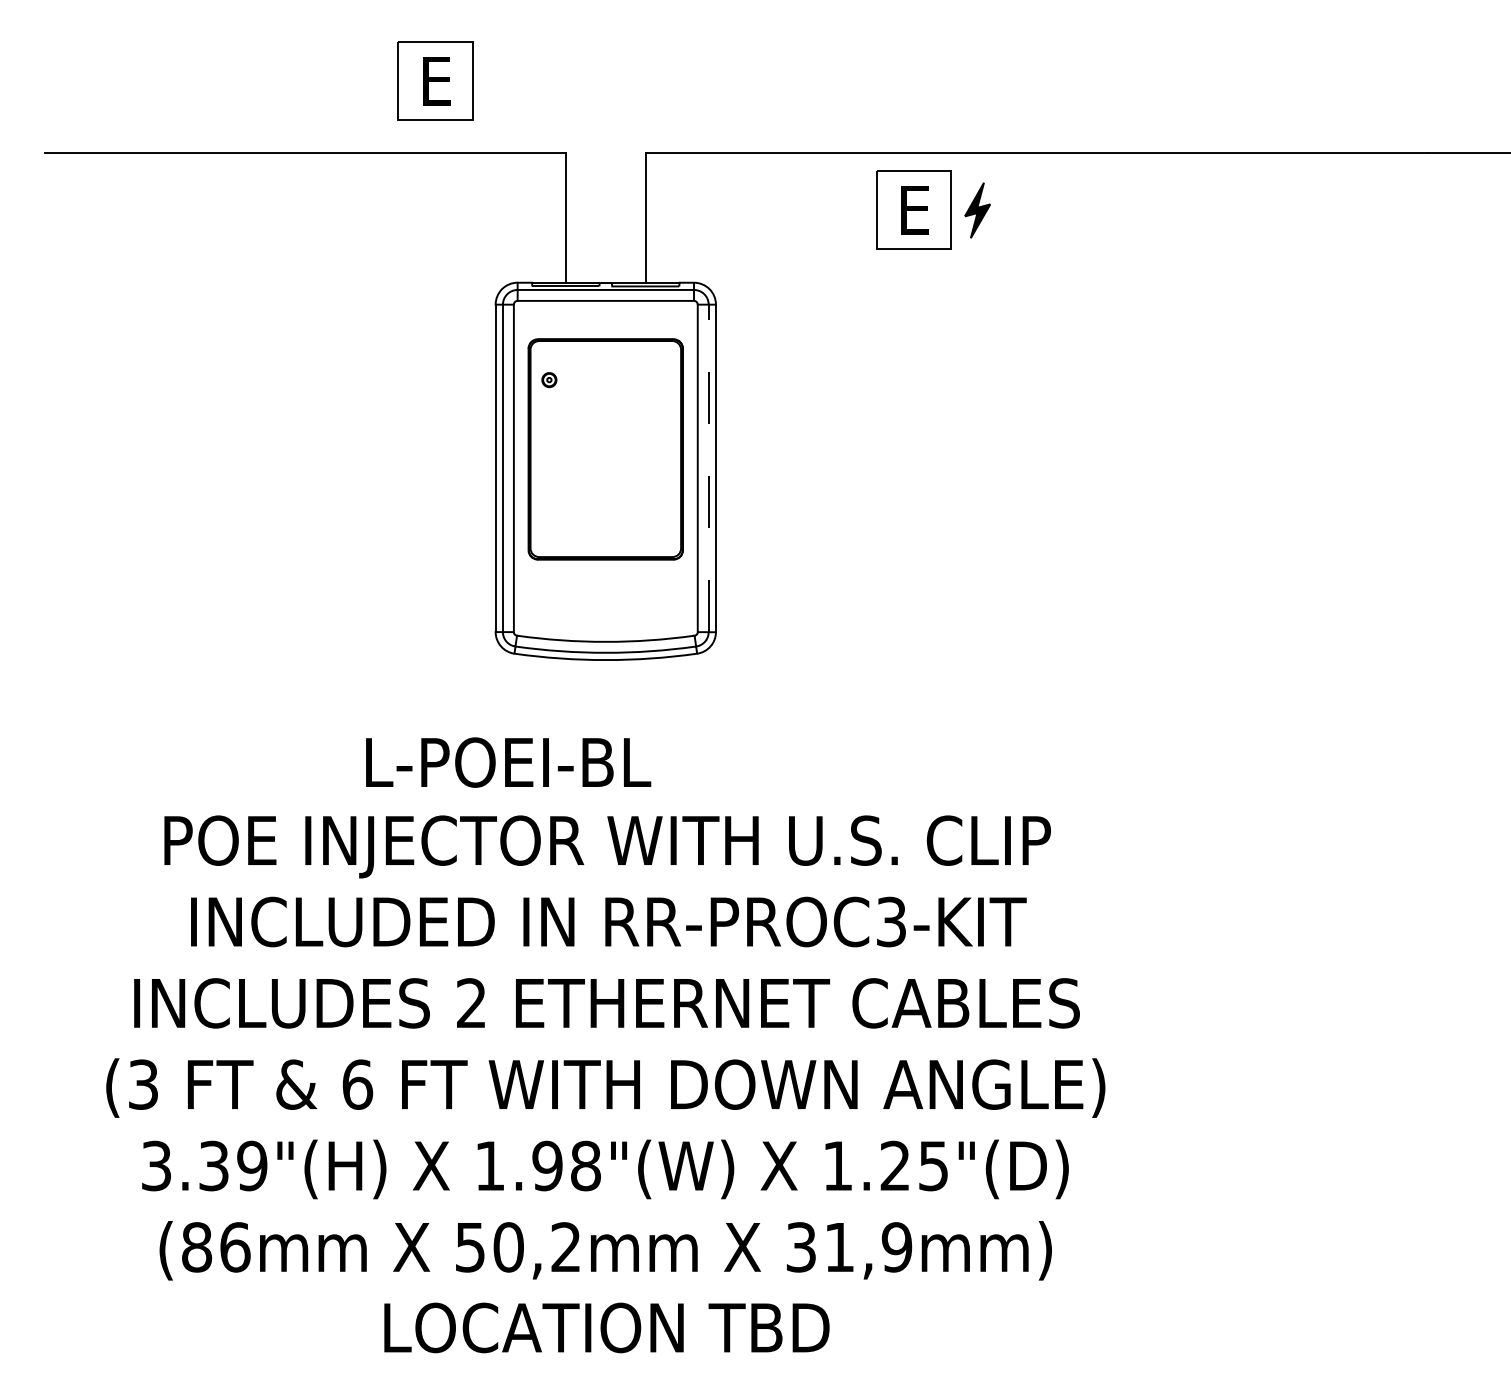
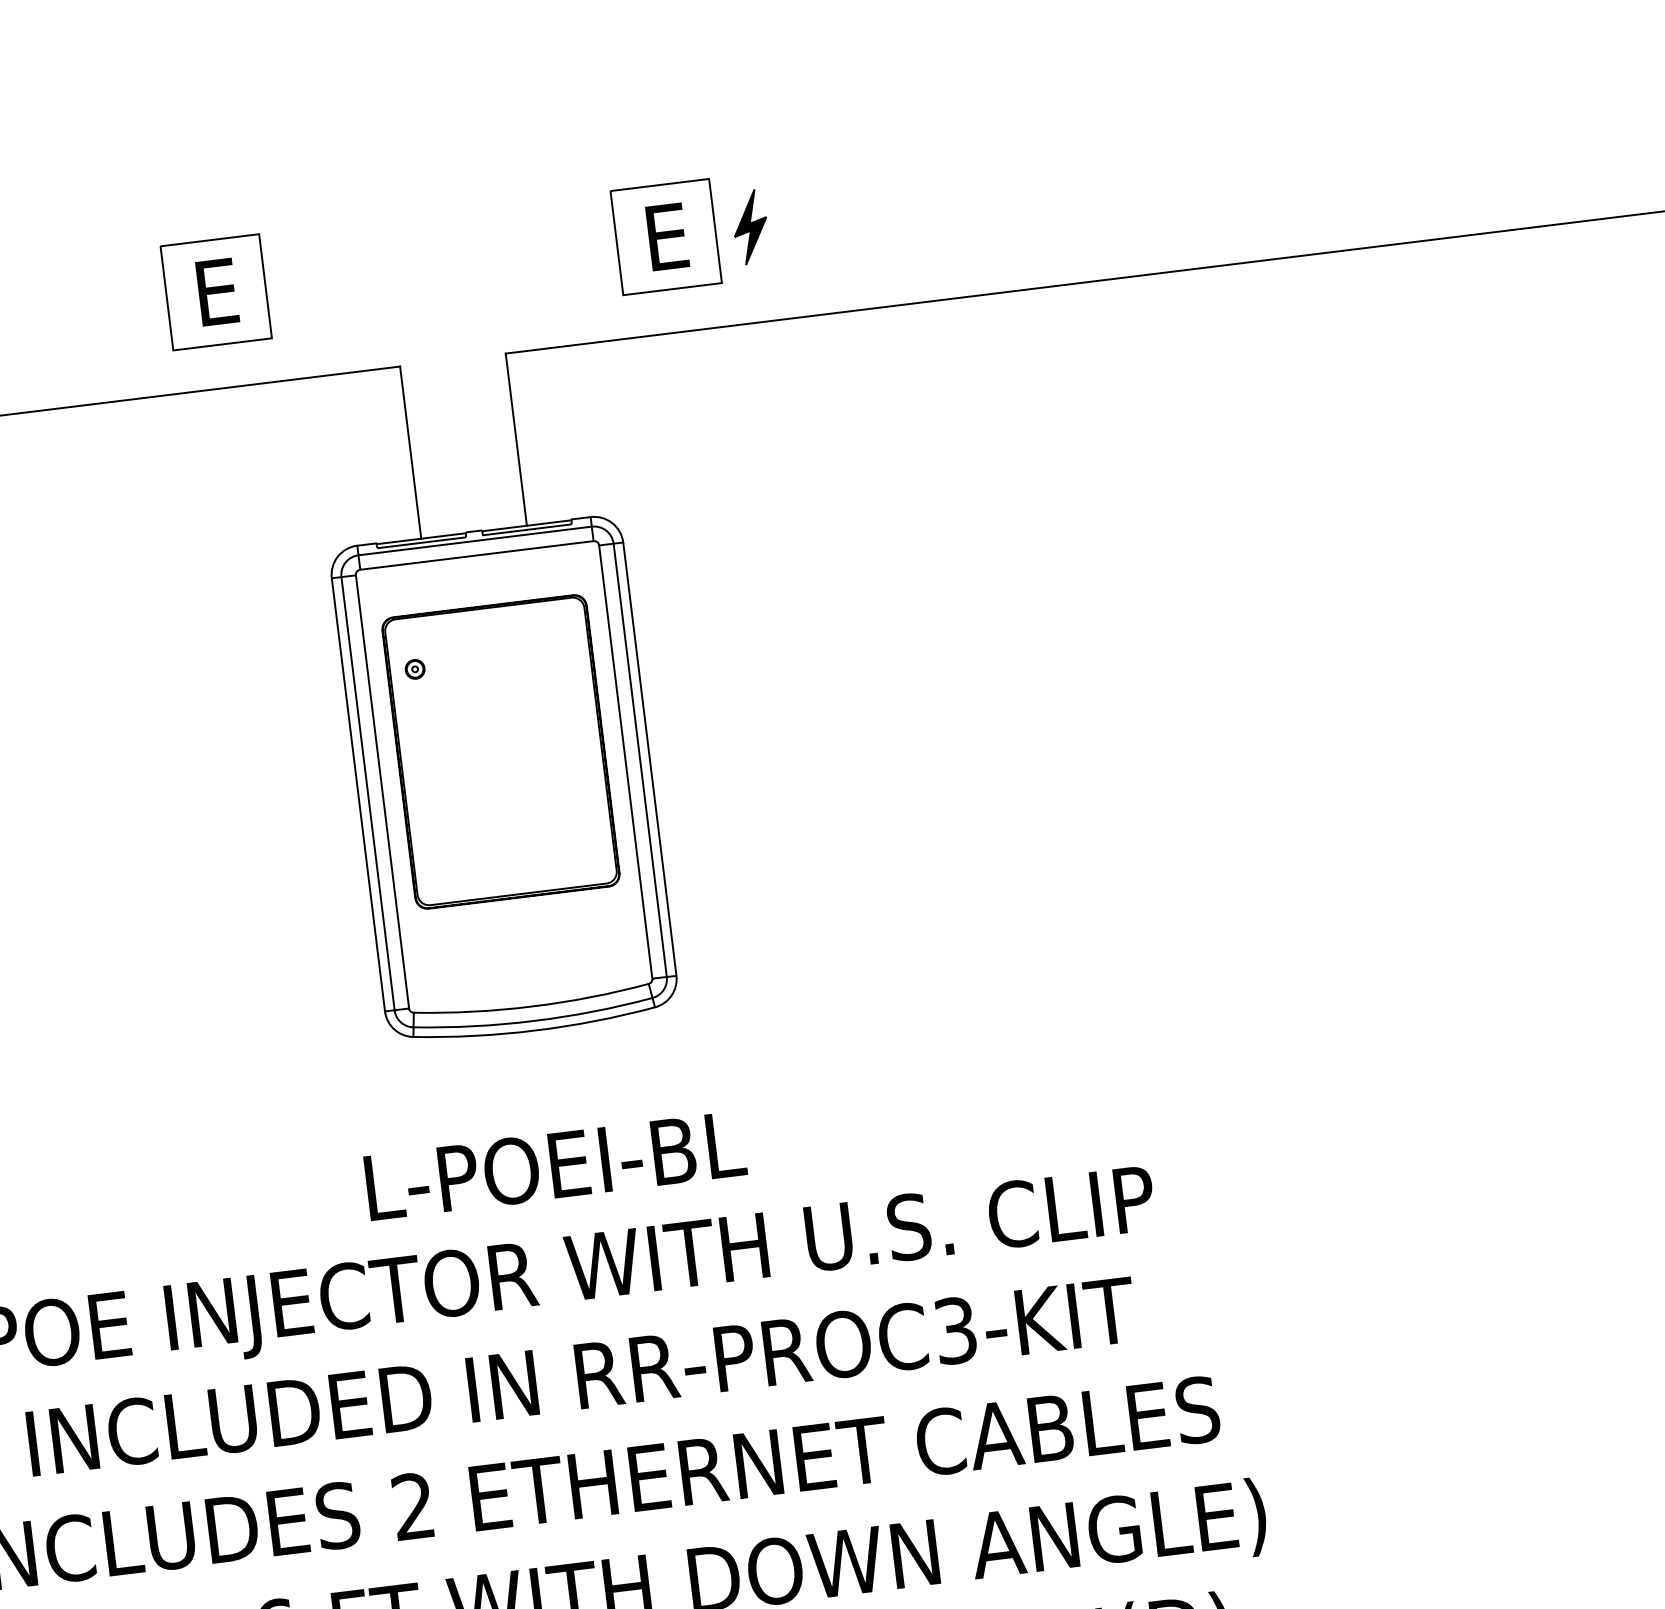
part: (933, 209) -> (692, 233), moved
line: (708, 468) -> (639, 760), dashed -> solid
text: (508, 762) -> (555, 1165), moved

